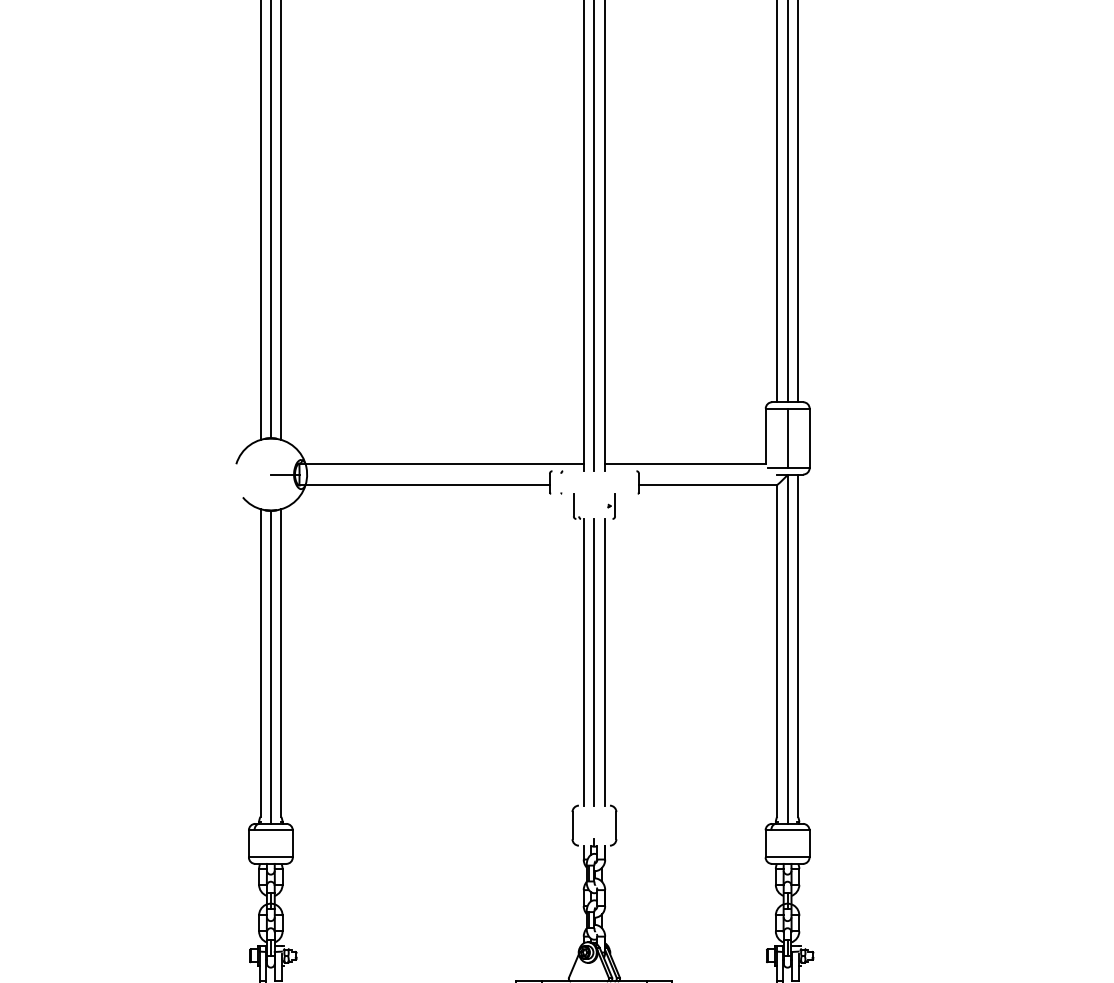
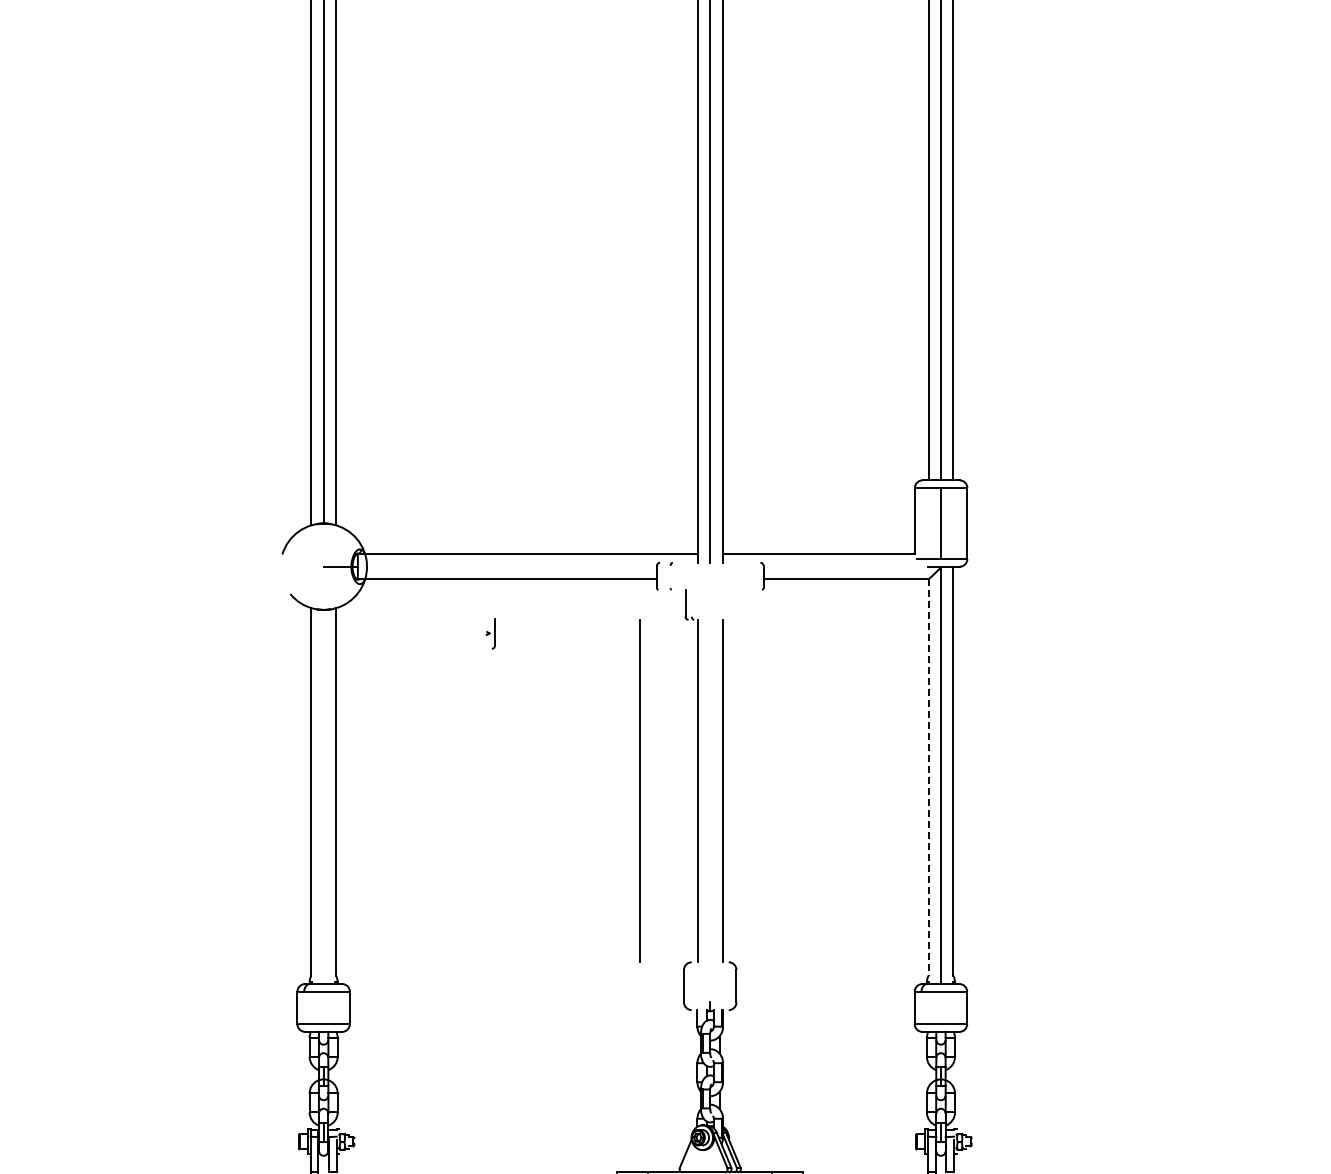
part: (611, 506) -> (490, 633), moved
line: (777, 650) -> (928, 777), solid -> dashed
line: (593, 661) -> (639, 790), moved
line: (270, 666) -> (323, 796), removed

